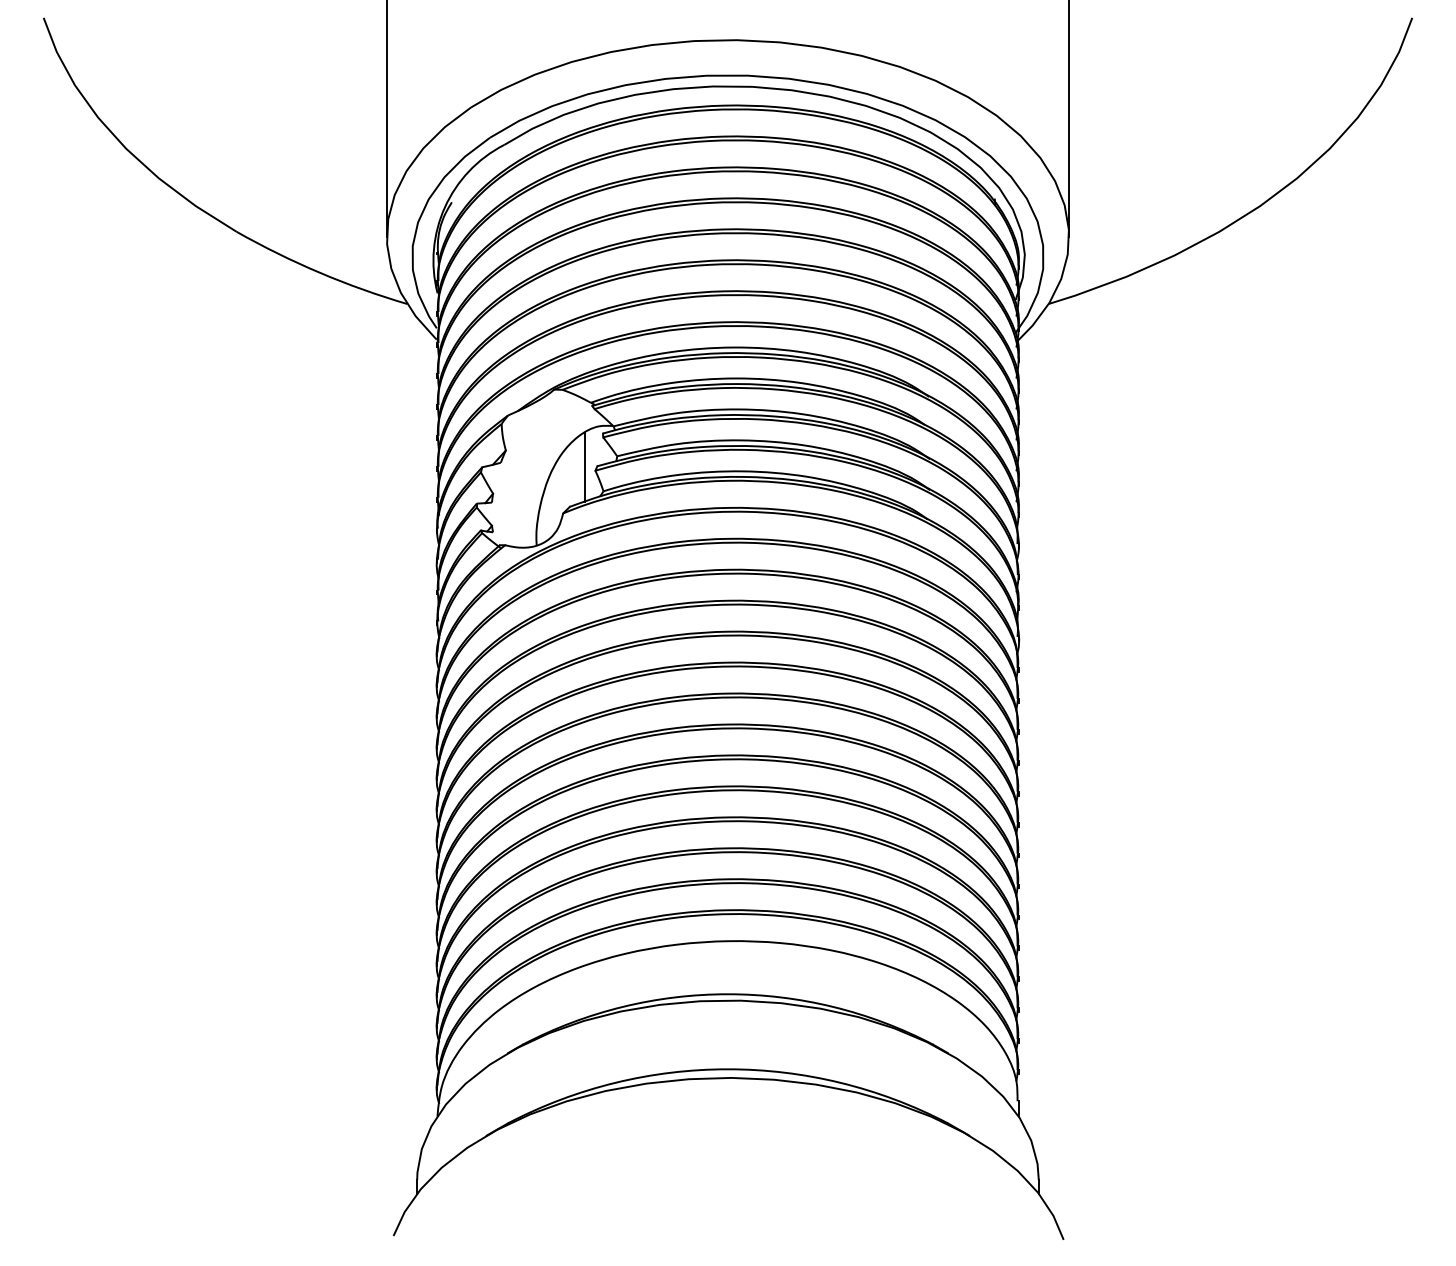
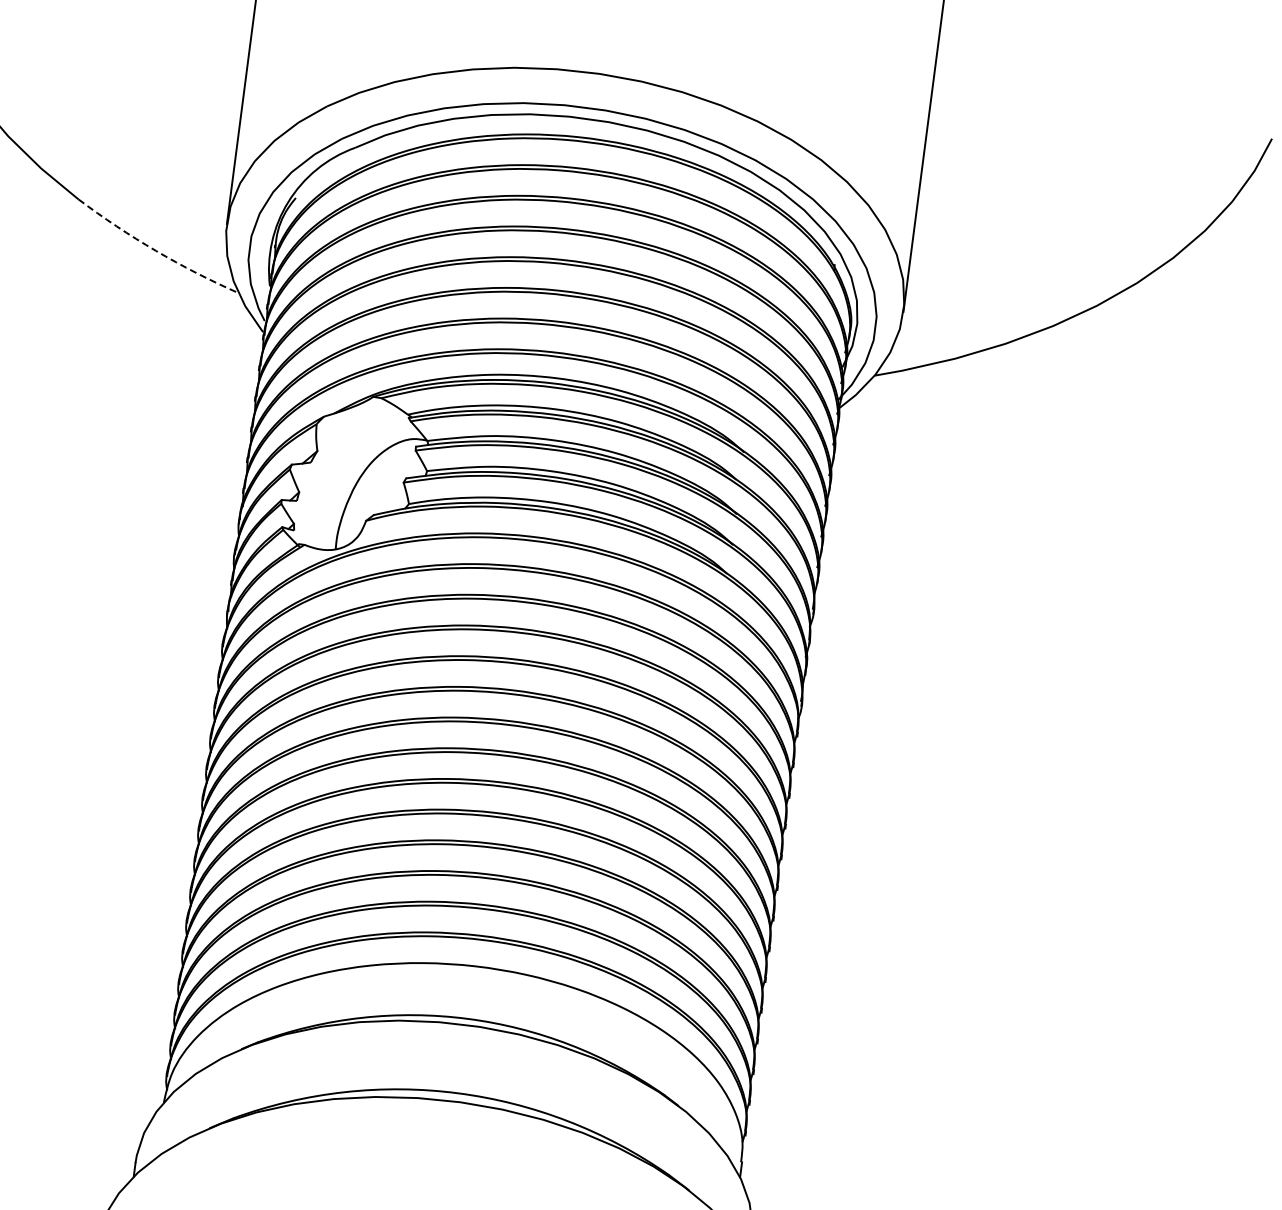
arc: (319, 272) -> (155, 250), solid -> dashed
line: (584, 467) -> (393, 478), removed

